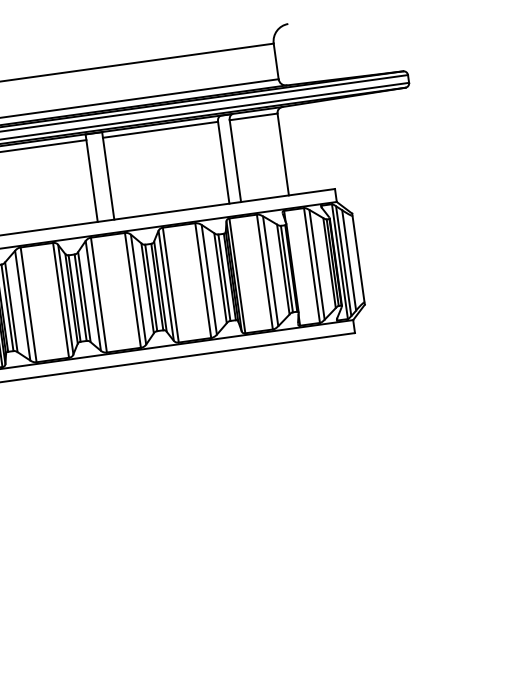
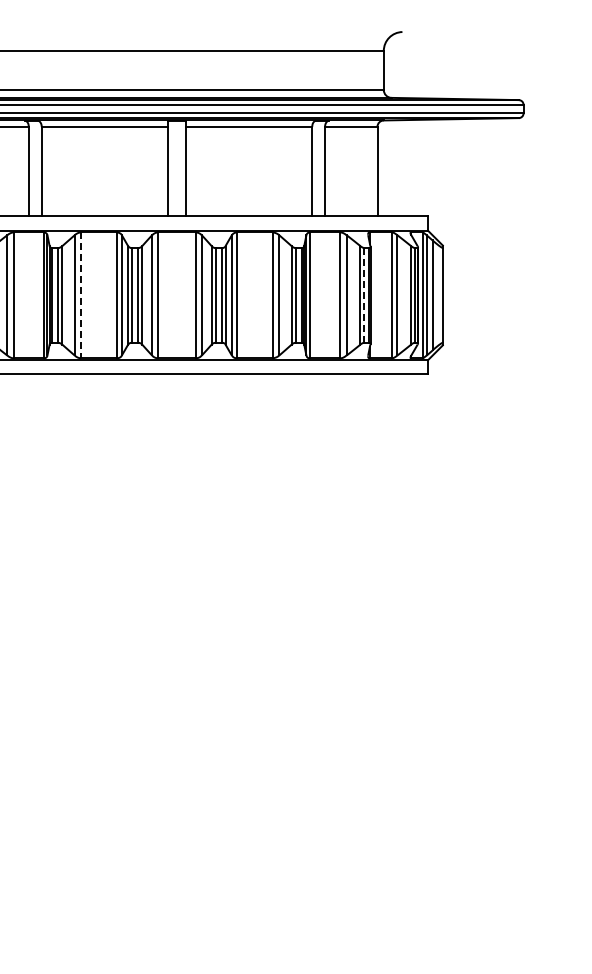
line: (287, 269) -> (364, 295), solid -> dashed
line: (28, 304) -> (81, 295), solid -> dashed

